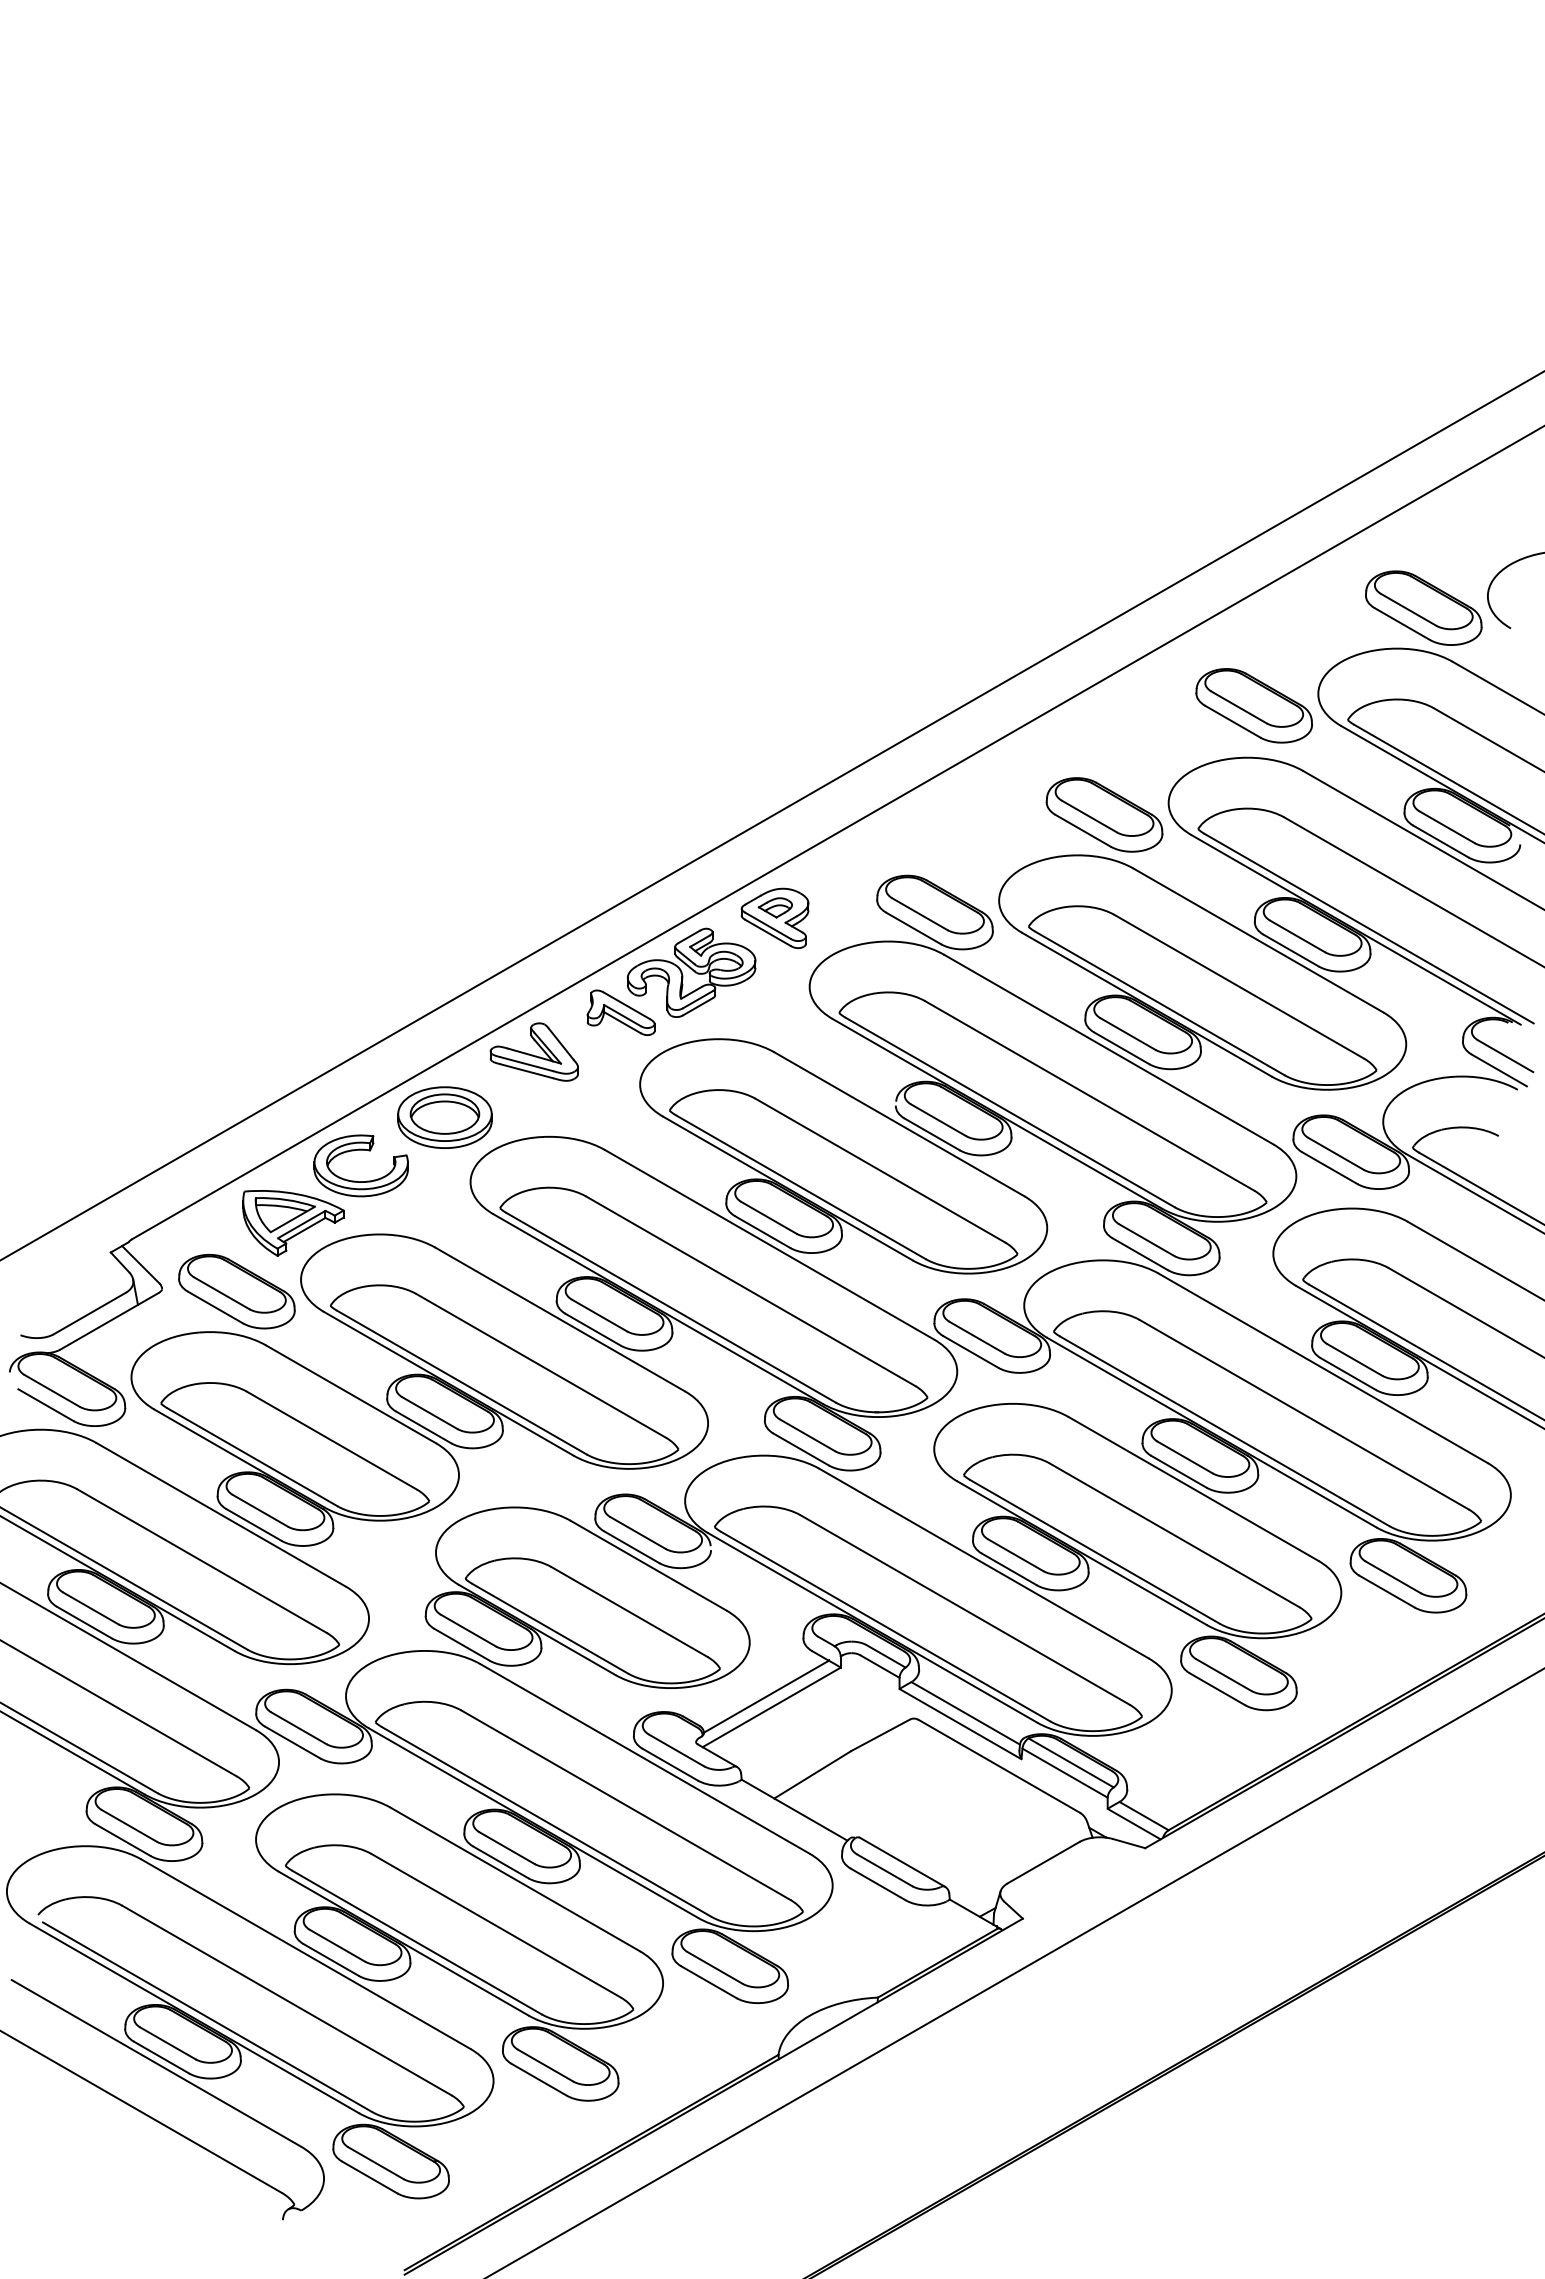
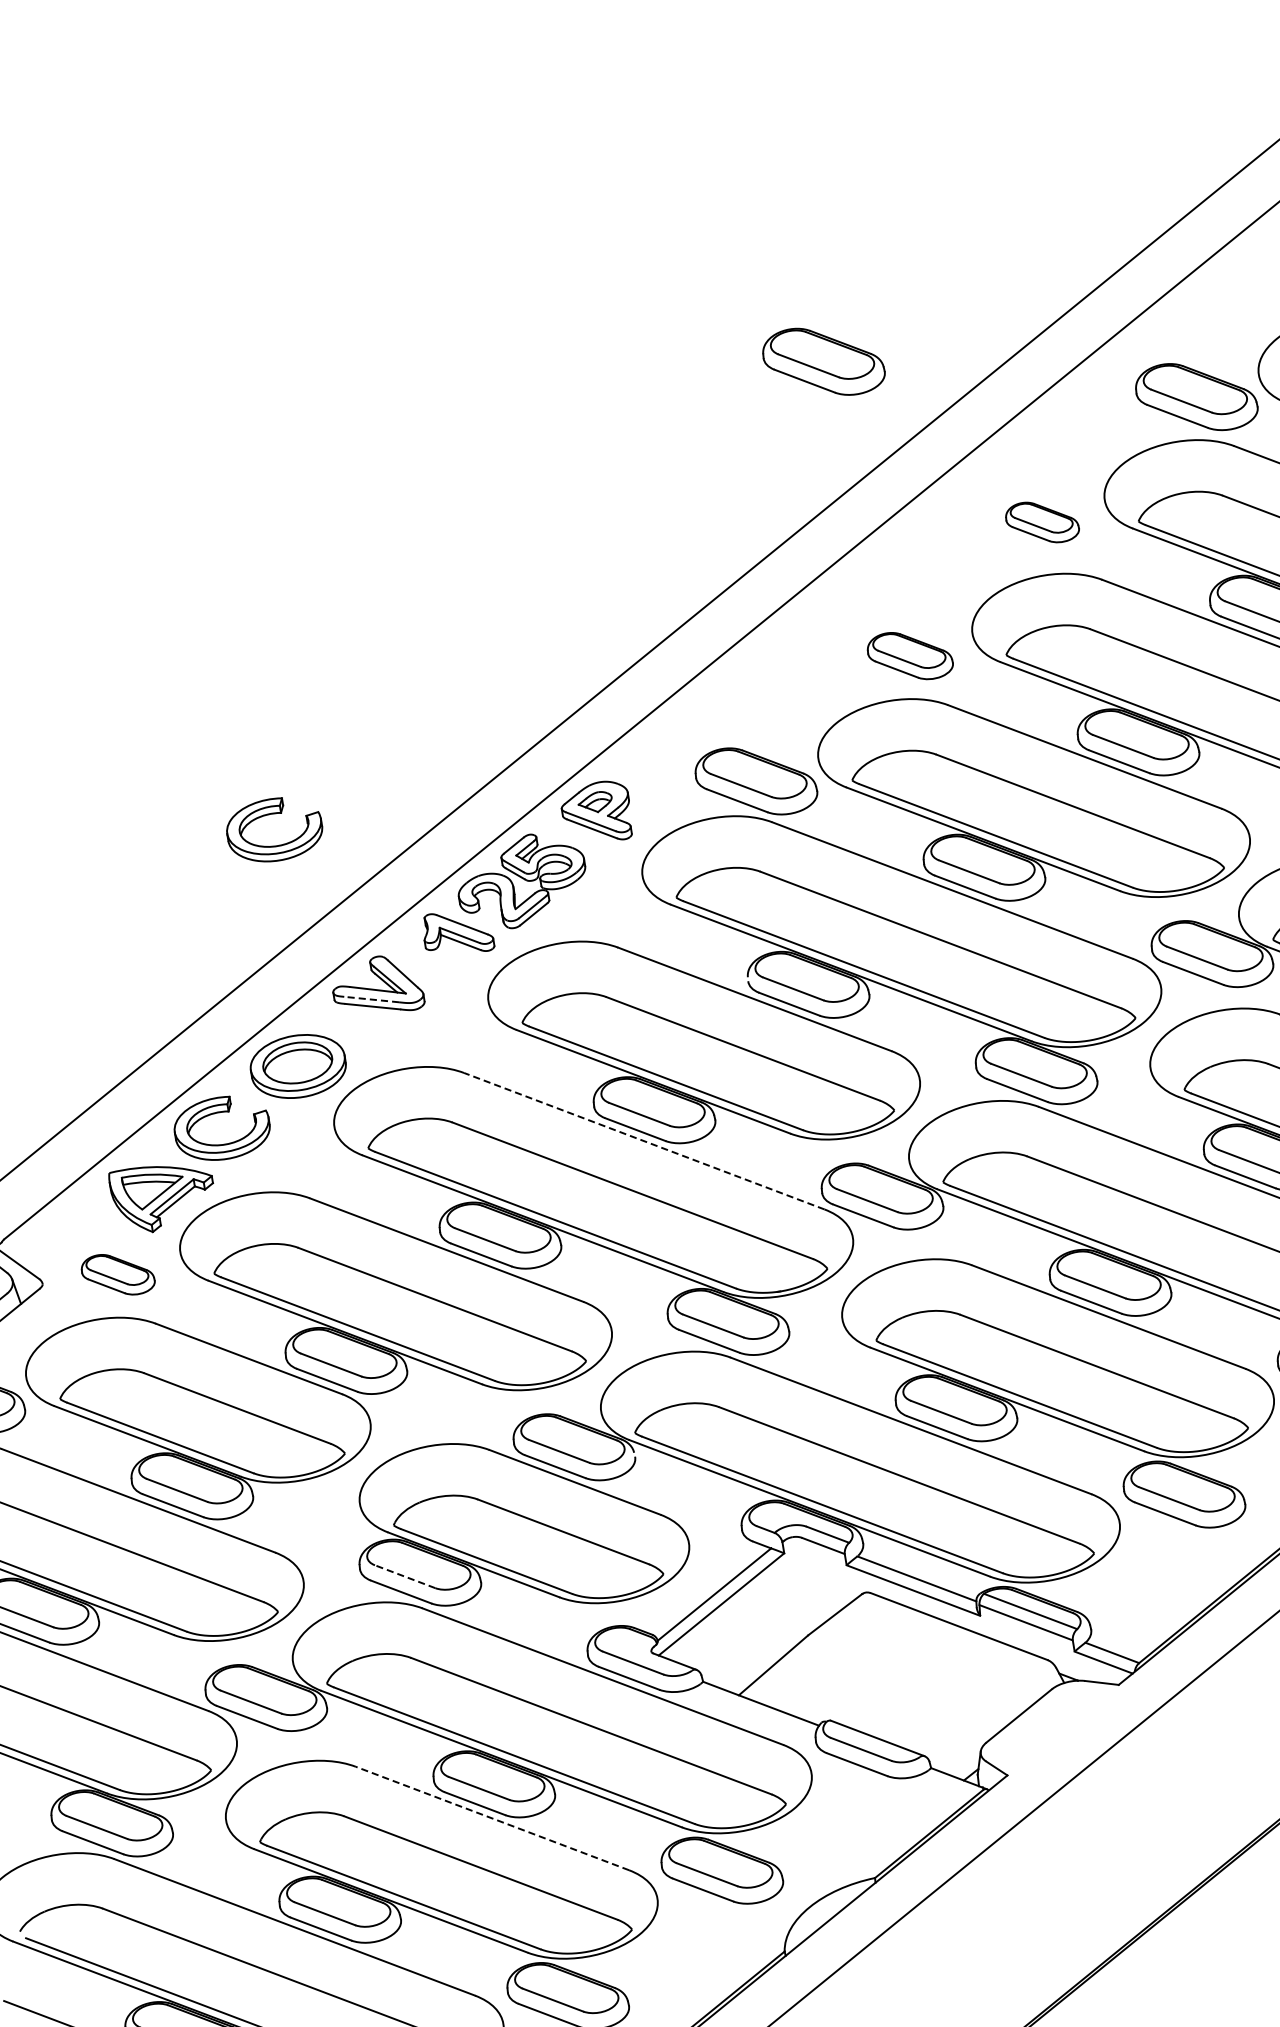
part: (1066, 514) -> (823, 361), added
part: (1253, 705) -> (1041, 522), size x0.6
part: (1104, 814) -> (910, 655), size x0.7
part: (458, 868) -> (271, 814), added
line: (526, 1064) -> (371, 999), solid -> dashed
line: (769, 1244) -> (644, 1140), solid -> dashed
part: (236, 1291) -> (117, 1274), size x0.6
line: (468, 1630) -> (405, 1576), solid -> dashed
line: (515, 1879) -> (492, 1818), solid -> dashed

